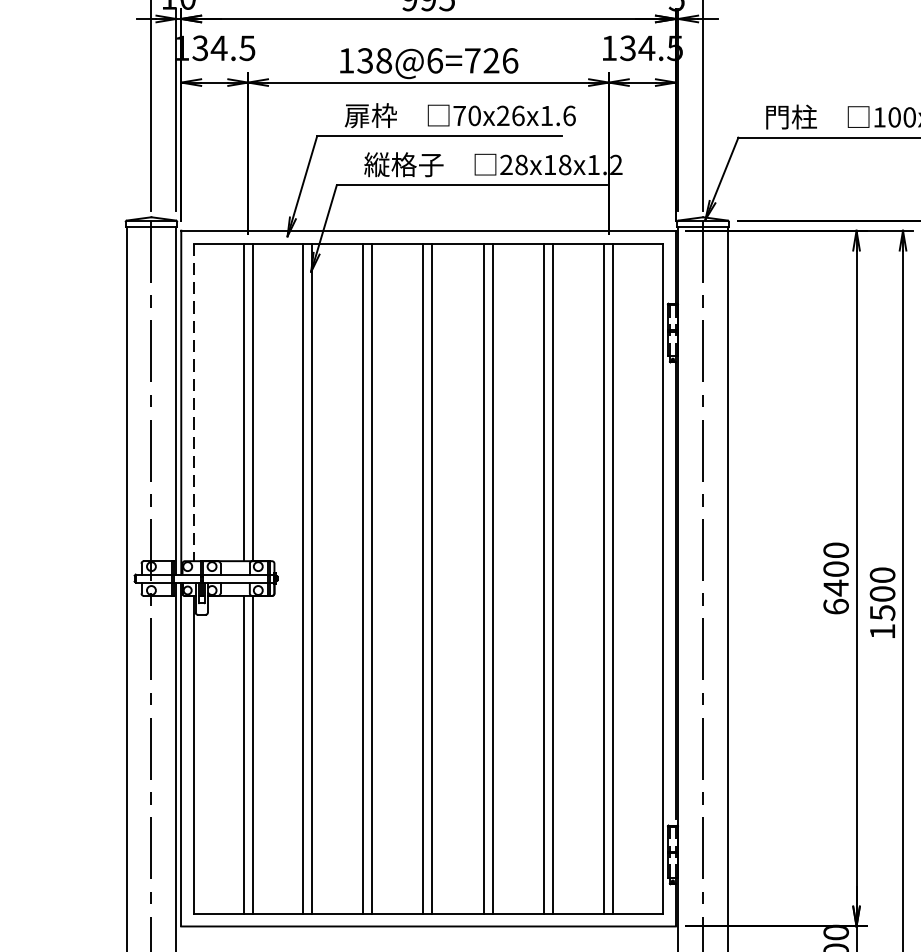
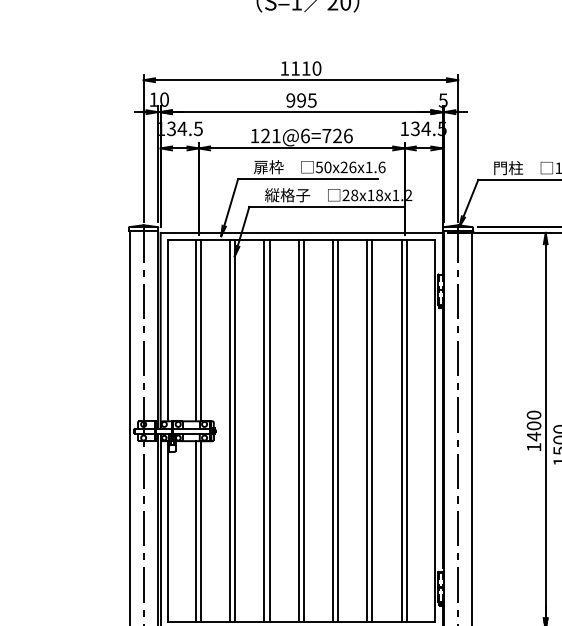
text: (373, 59) -> (270, 135), 138@6=726 -> 121@6=726
text: (458, 116) -> (318, 167), 70x26x1.6 -> 50x26x1.6
line: (195, 401) -> (168, 330), dashed -> solid
text: (835, 605) -> (533, 446), 6400 -> 1400

